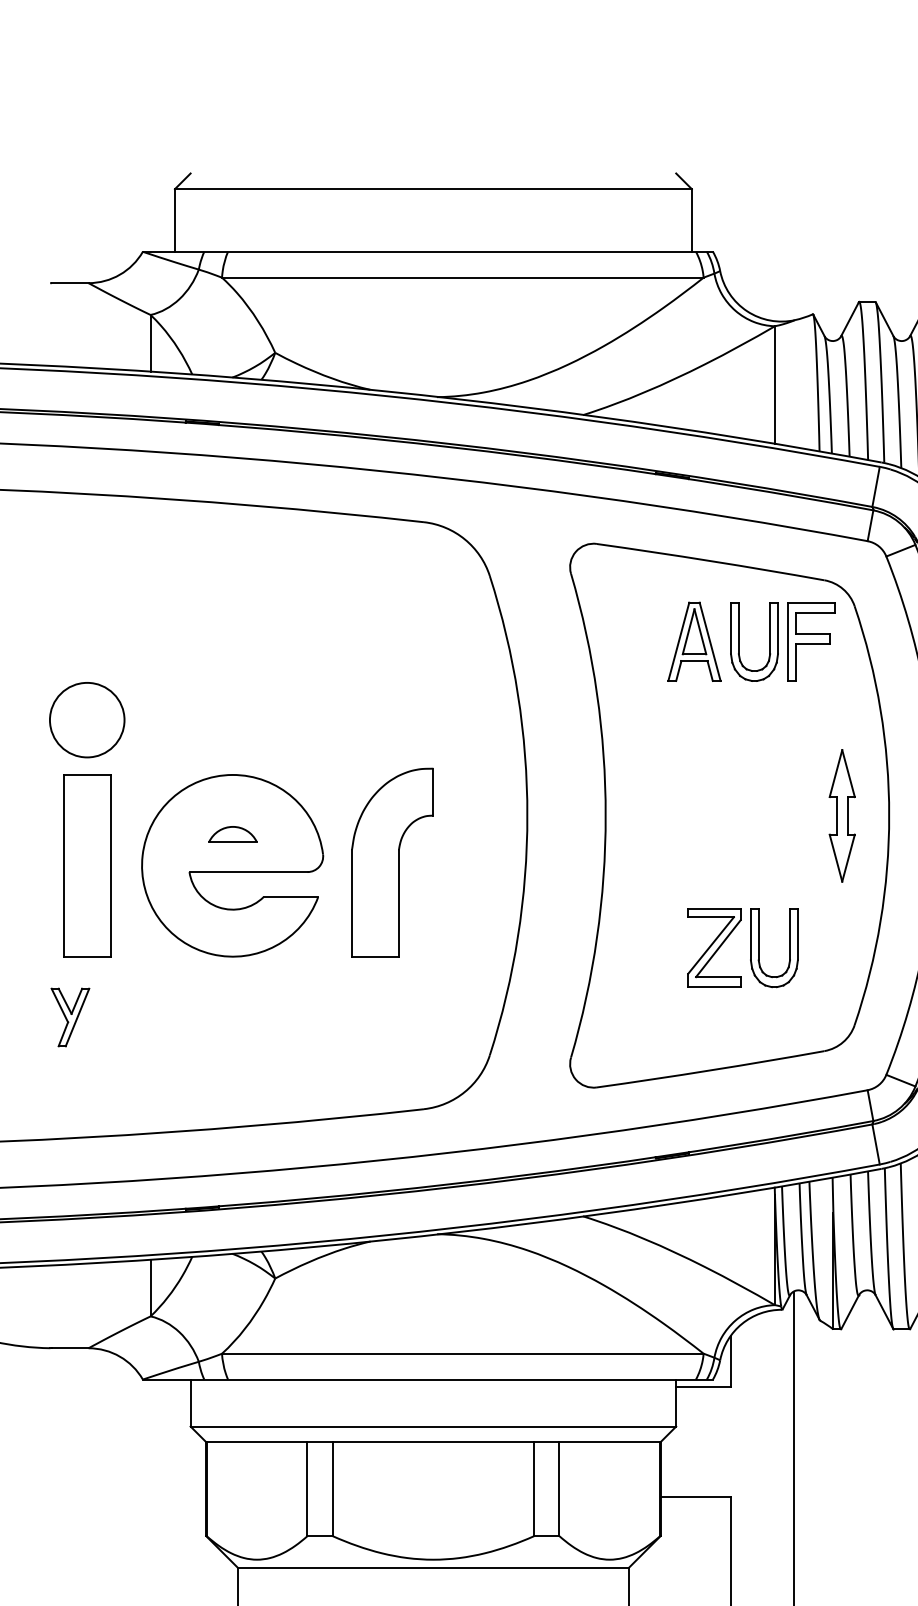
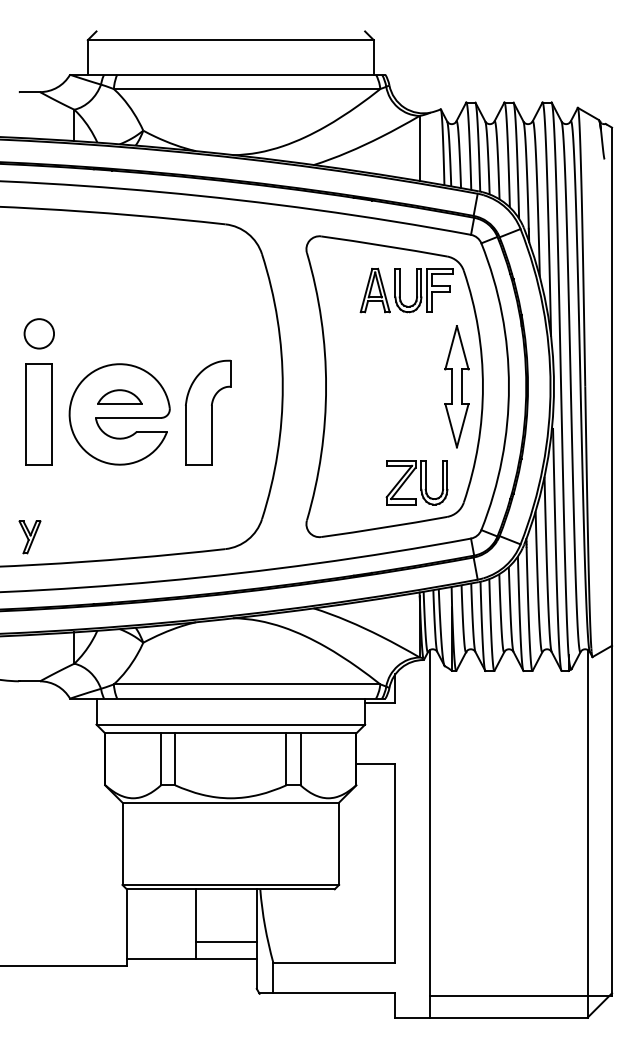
circle: (87, 719) -> (39, 333), size x0.71
part: (841, 815) -> (456, 386), size x1.67
part: (232, 833) -> (119, 396), size x1.67
part: (741, 947) -> (416, 482), moved
part: (69, 1017) -> (29, 537), moved

